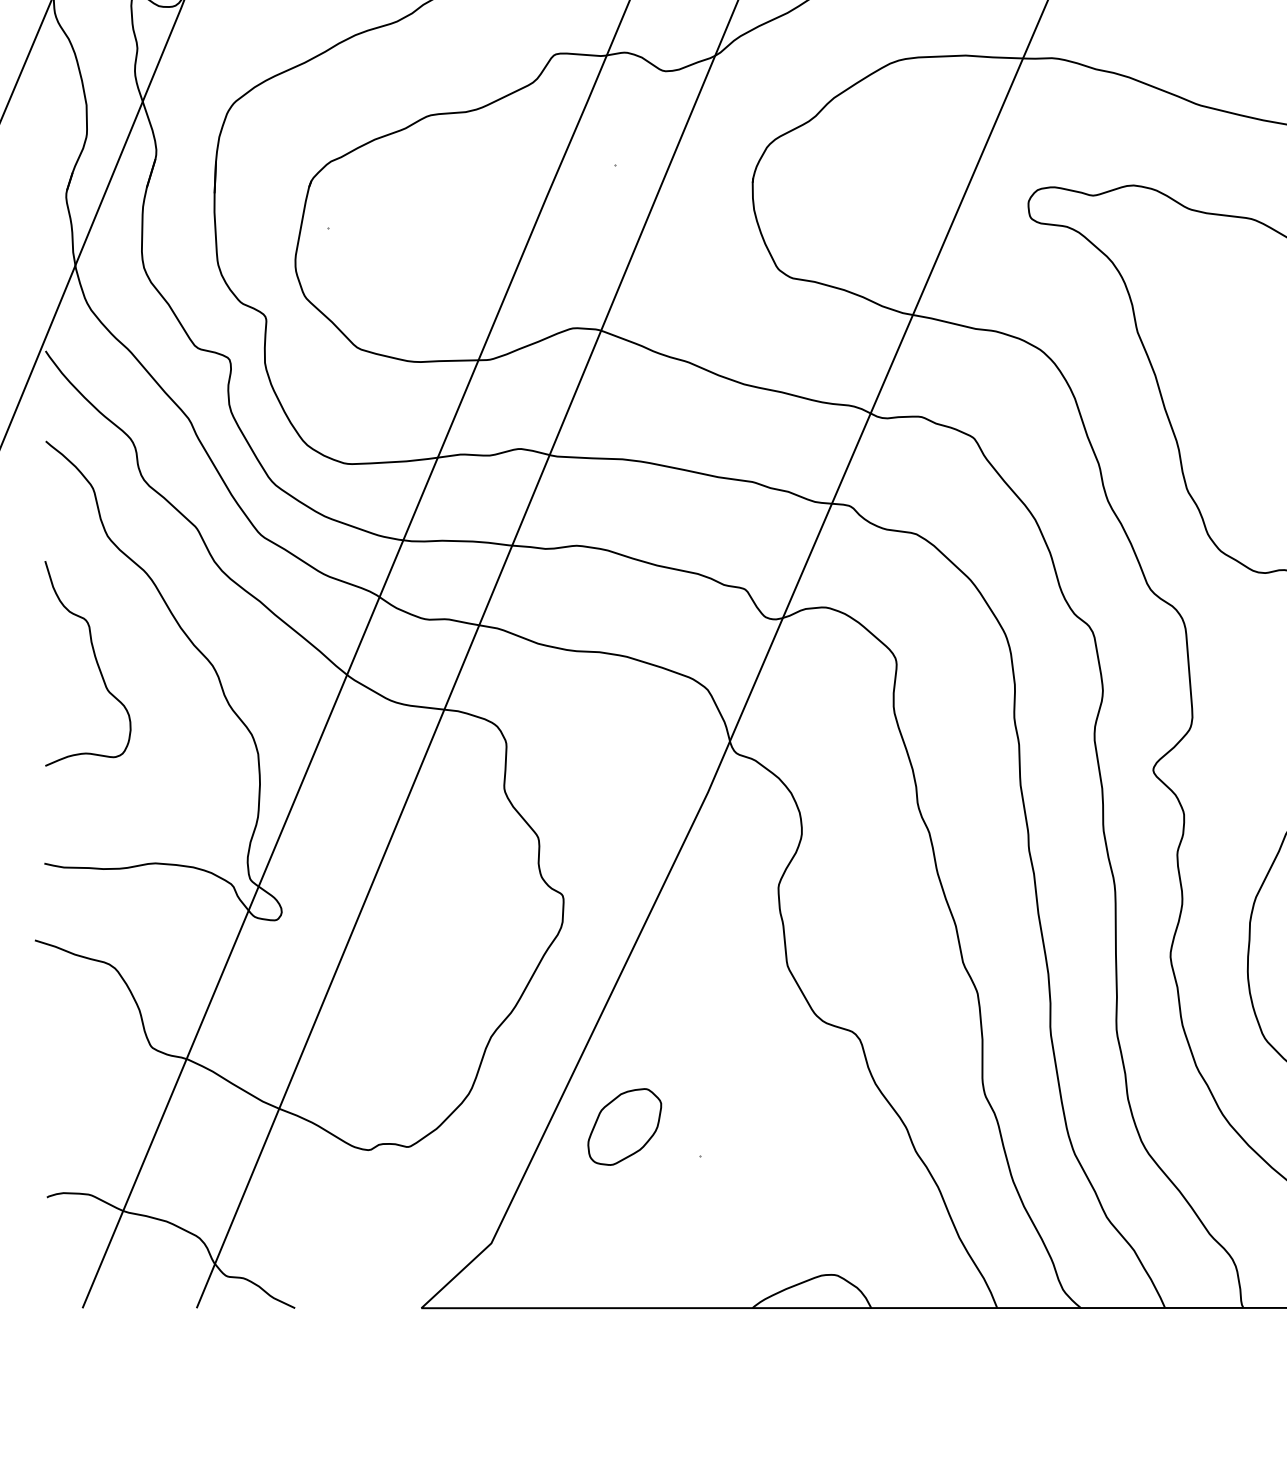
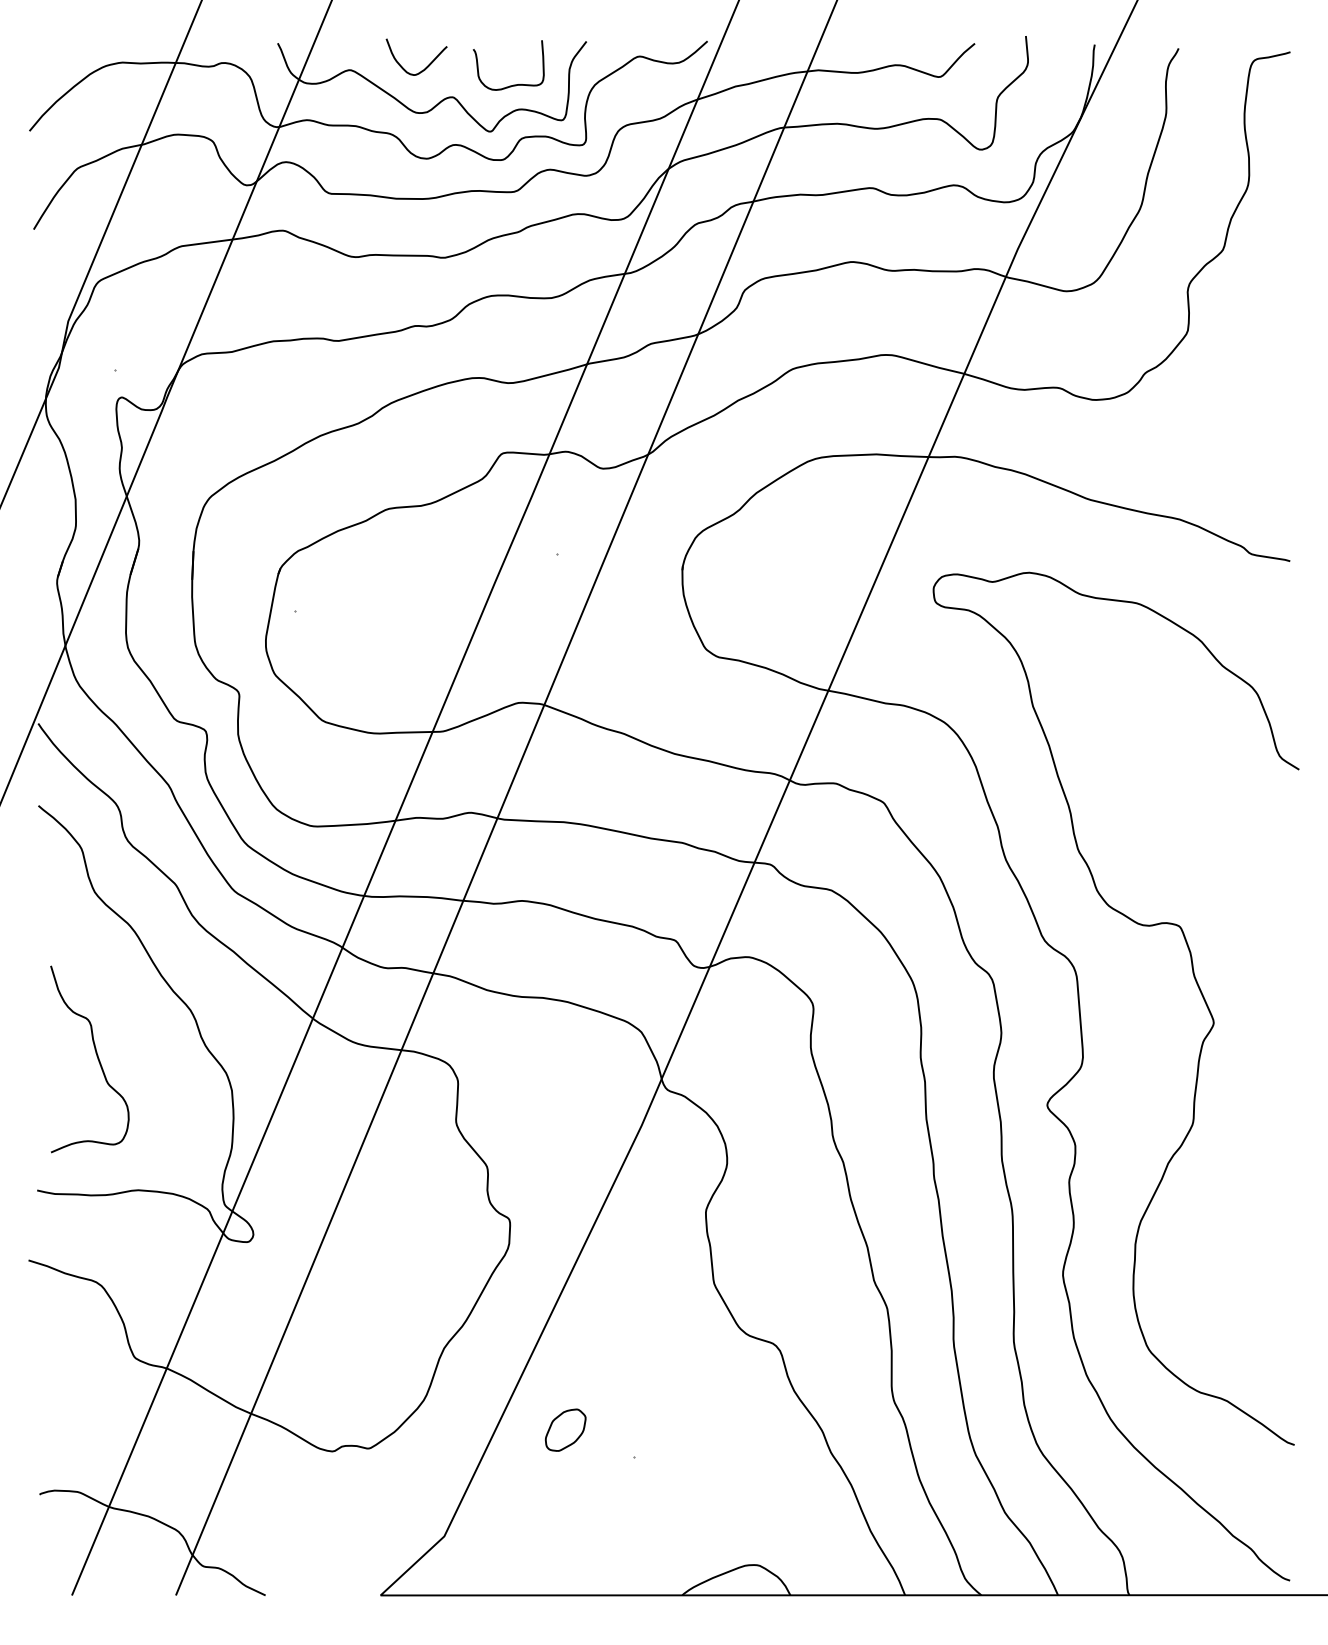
curve: (95, 660) -> (96, 1056), moved
part: (624, 1126) -> (565, 1429), size x0.6

